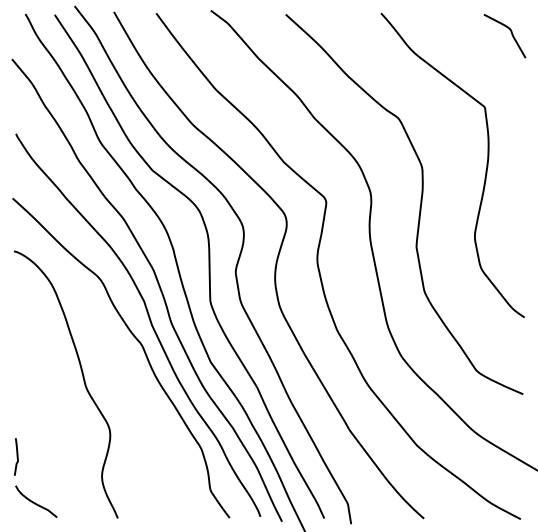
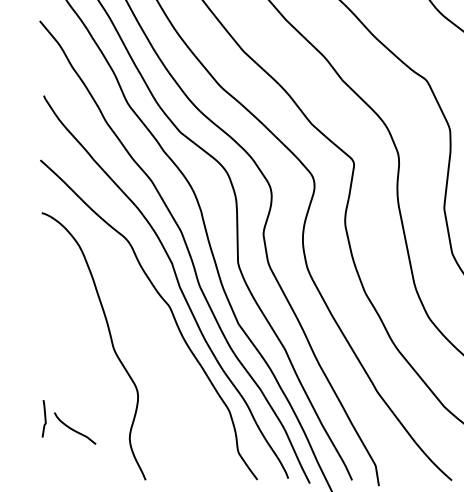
curve: (35, 502) -> (74, 429), moved

